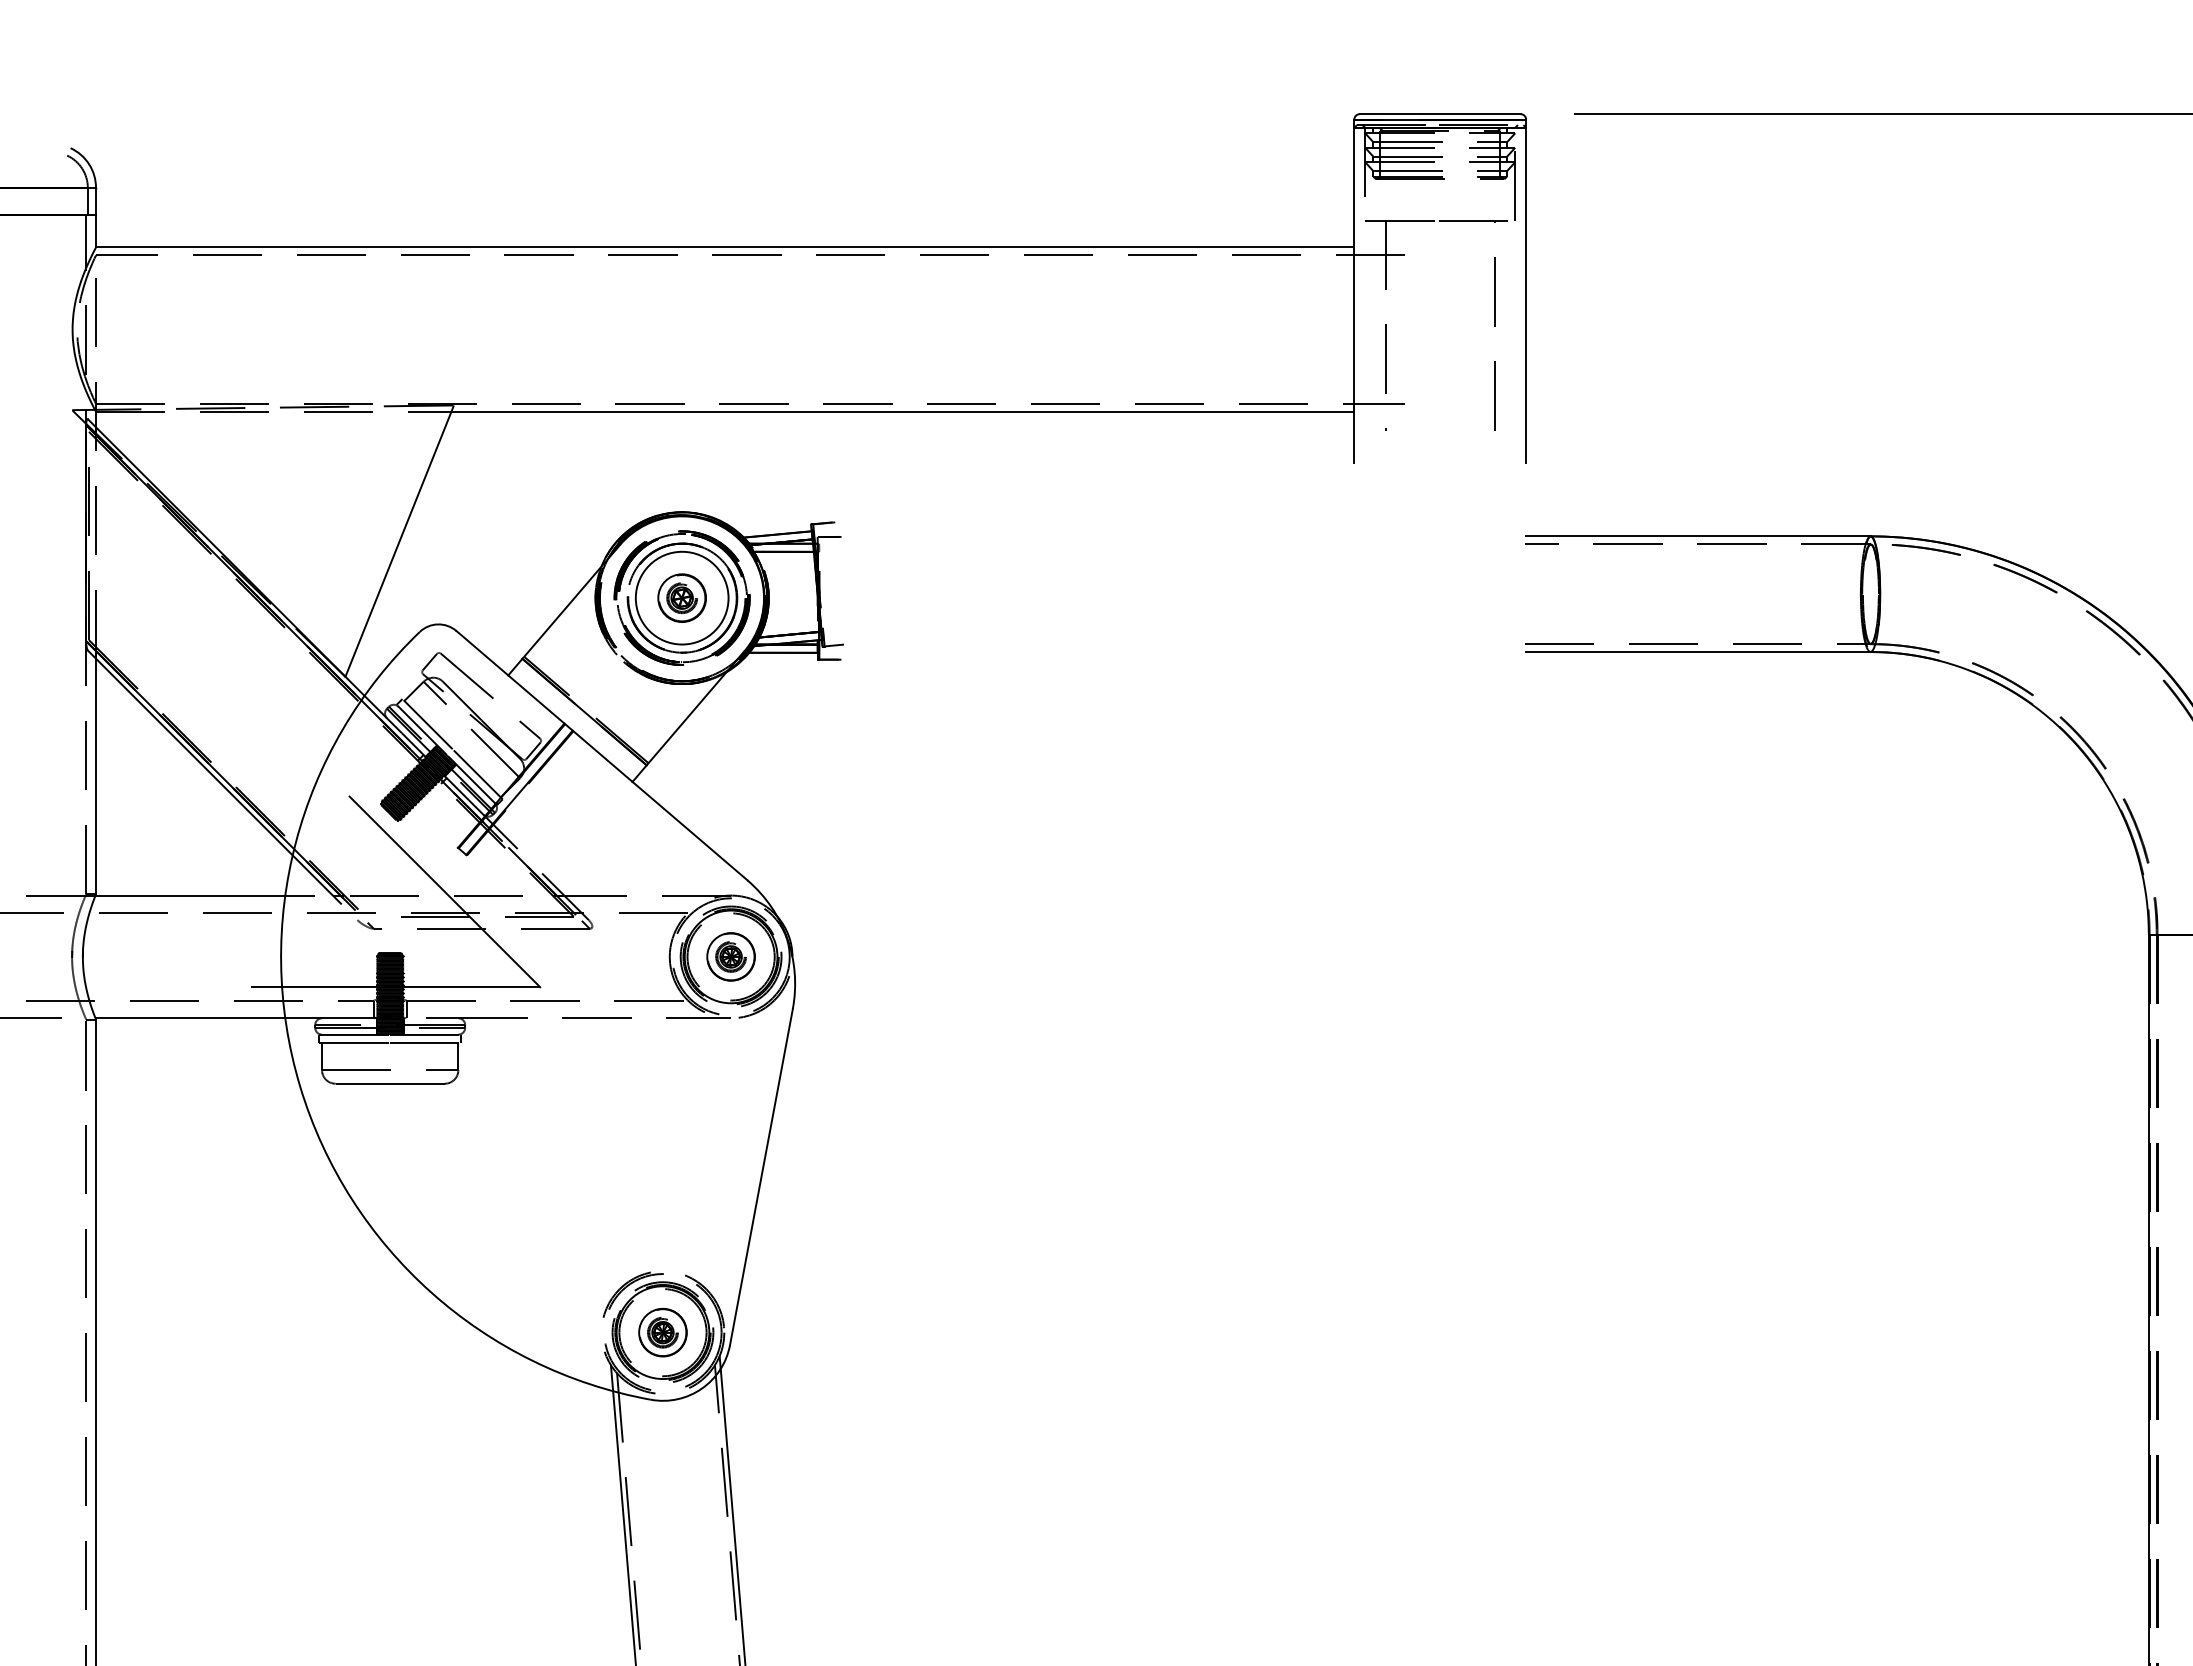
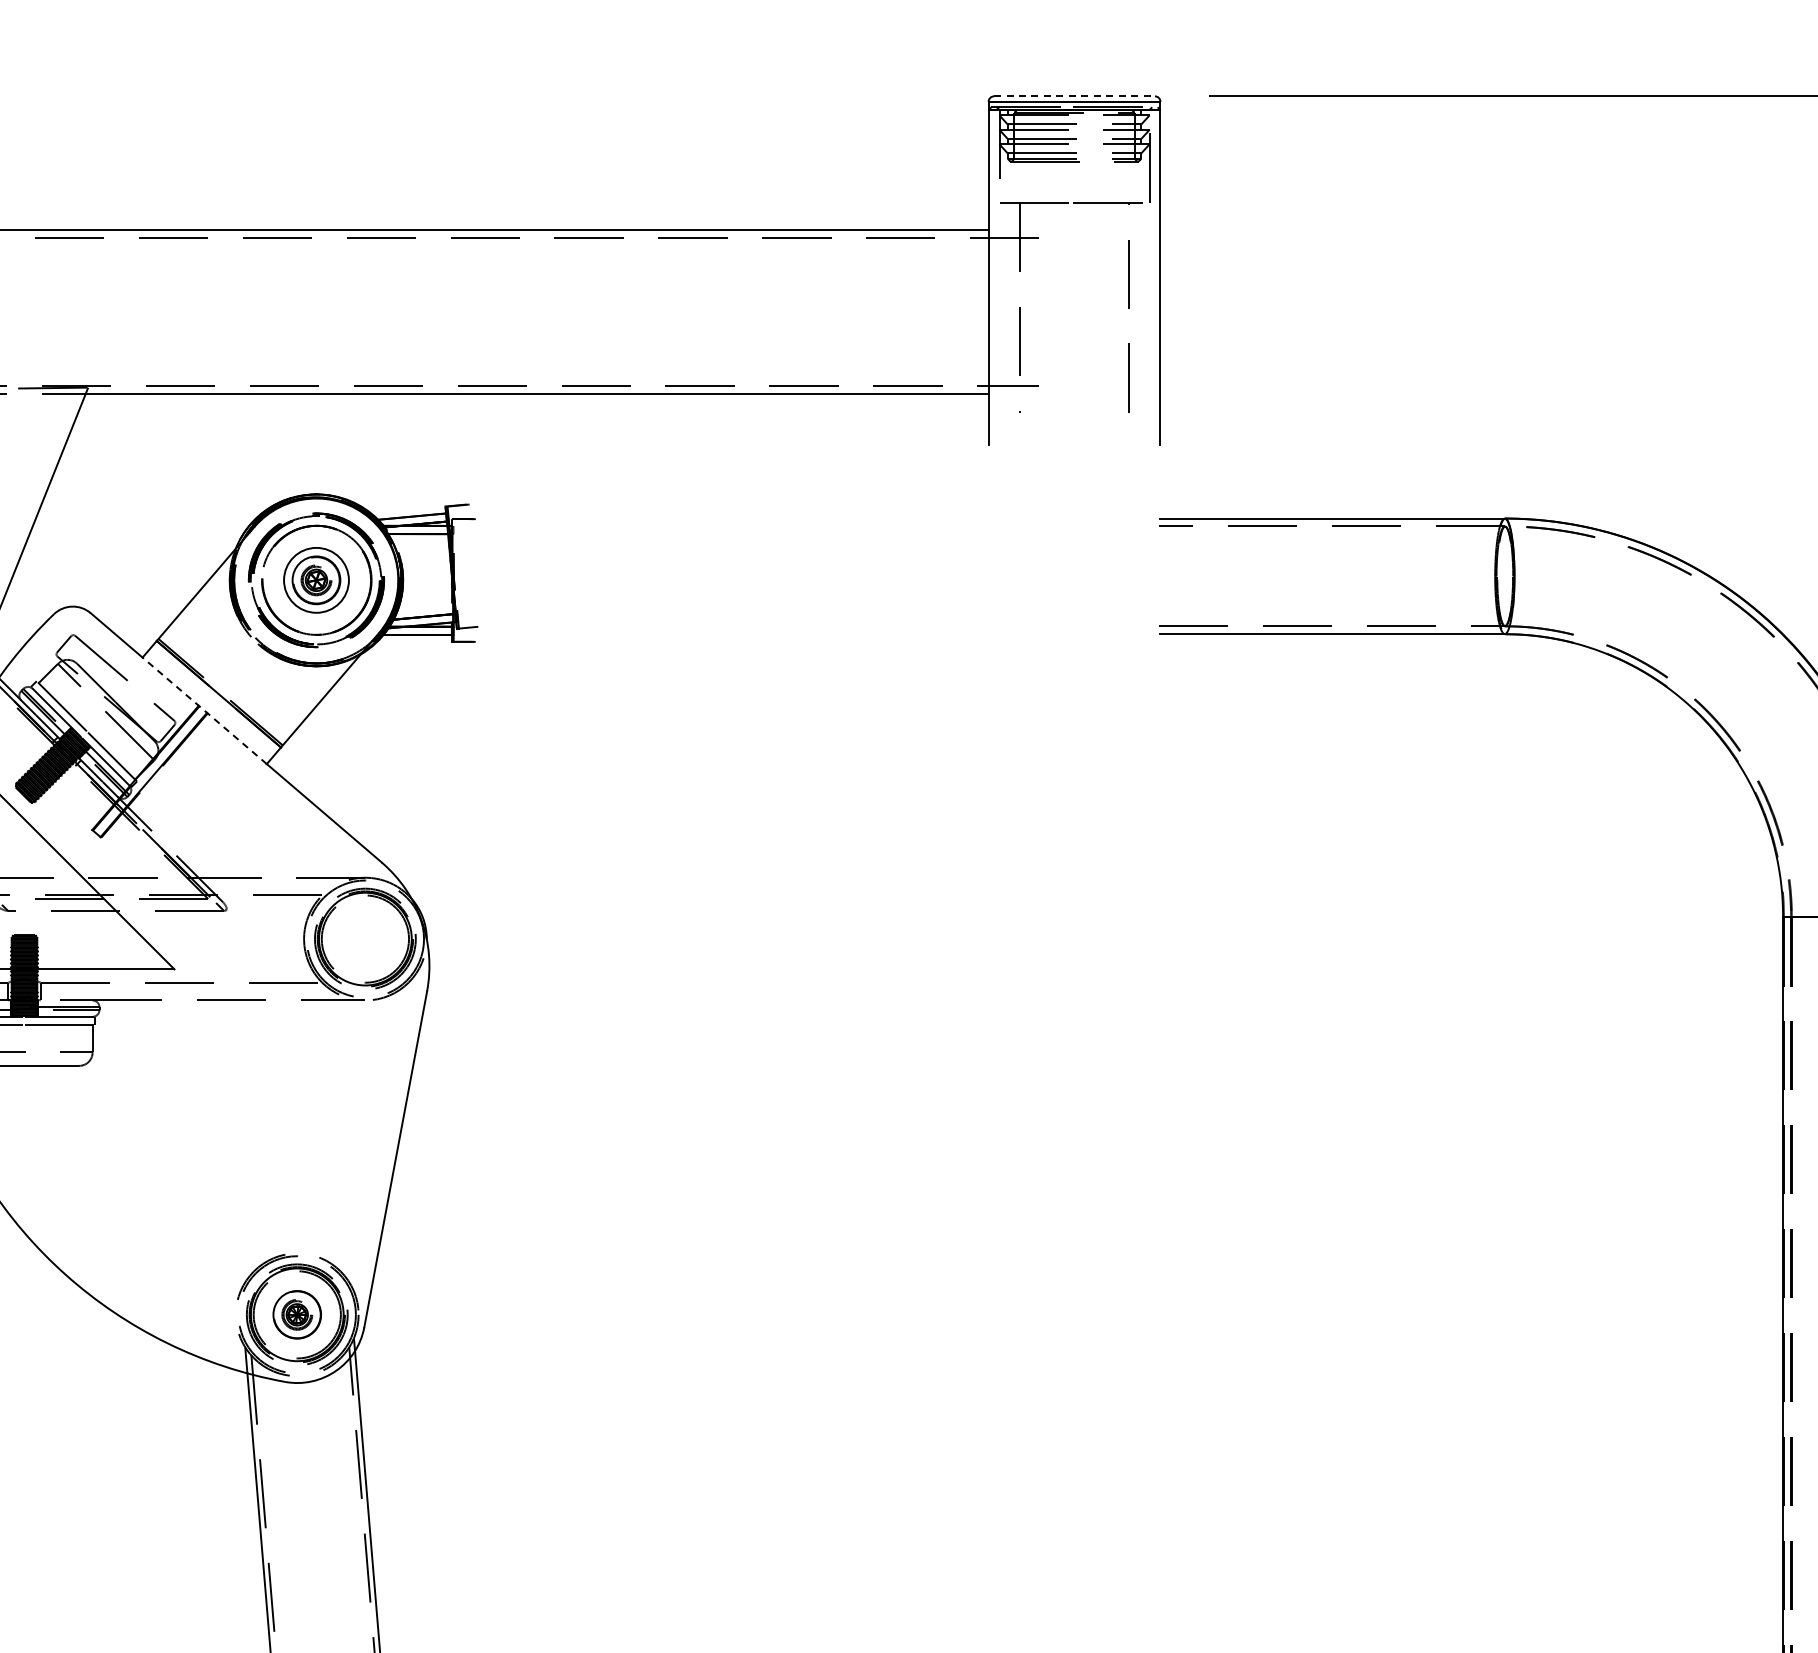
line: (1440, 114) -> (1074, 96), solid -> dashed
circle: (681, 597) -> (315, 579), size x0.7
line: (570, 728) -> (204, 710), solid -> dashed
part: (730, 956) -> (364, 938), removed

